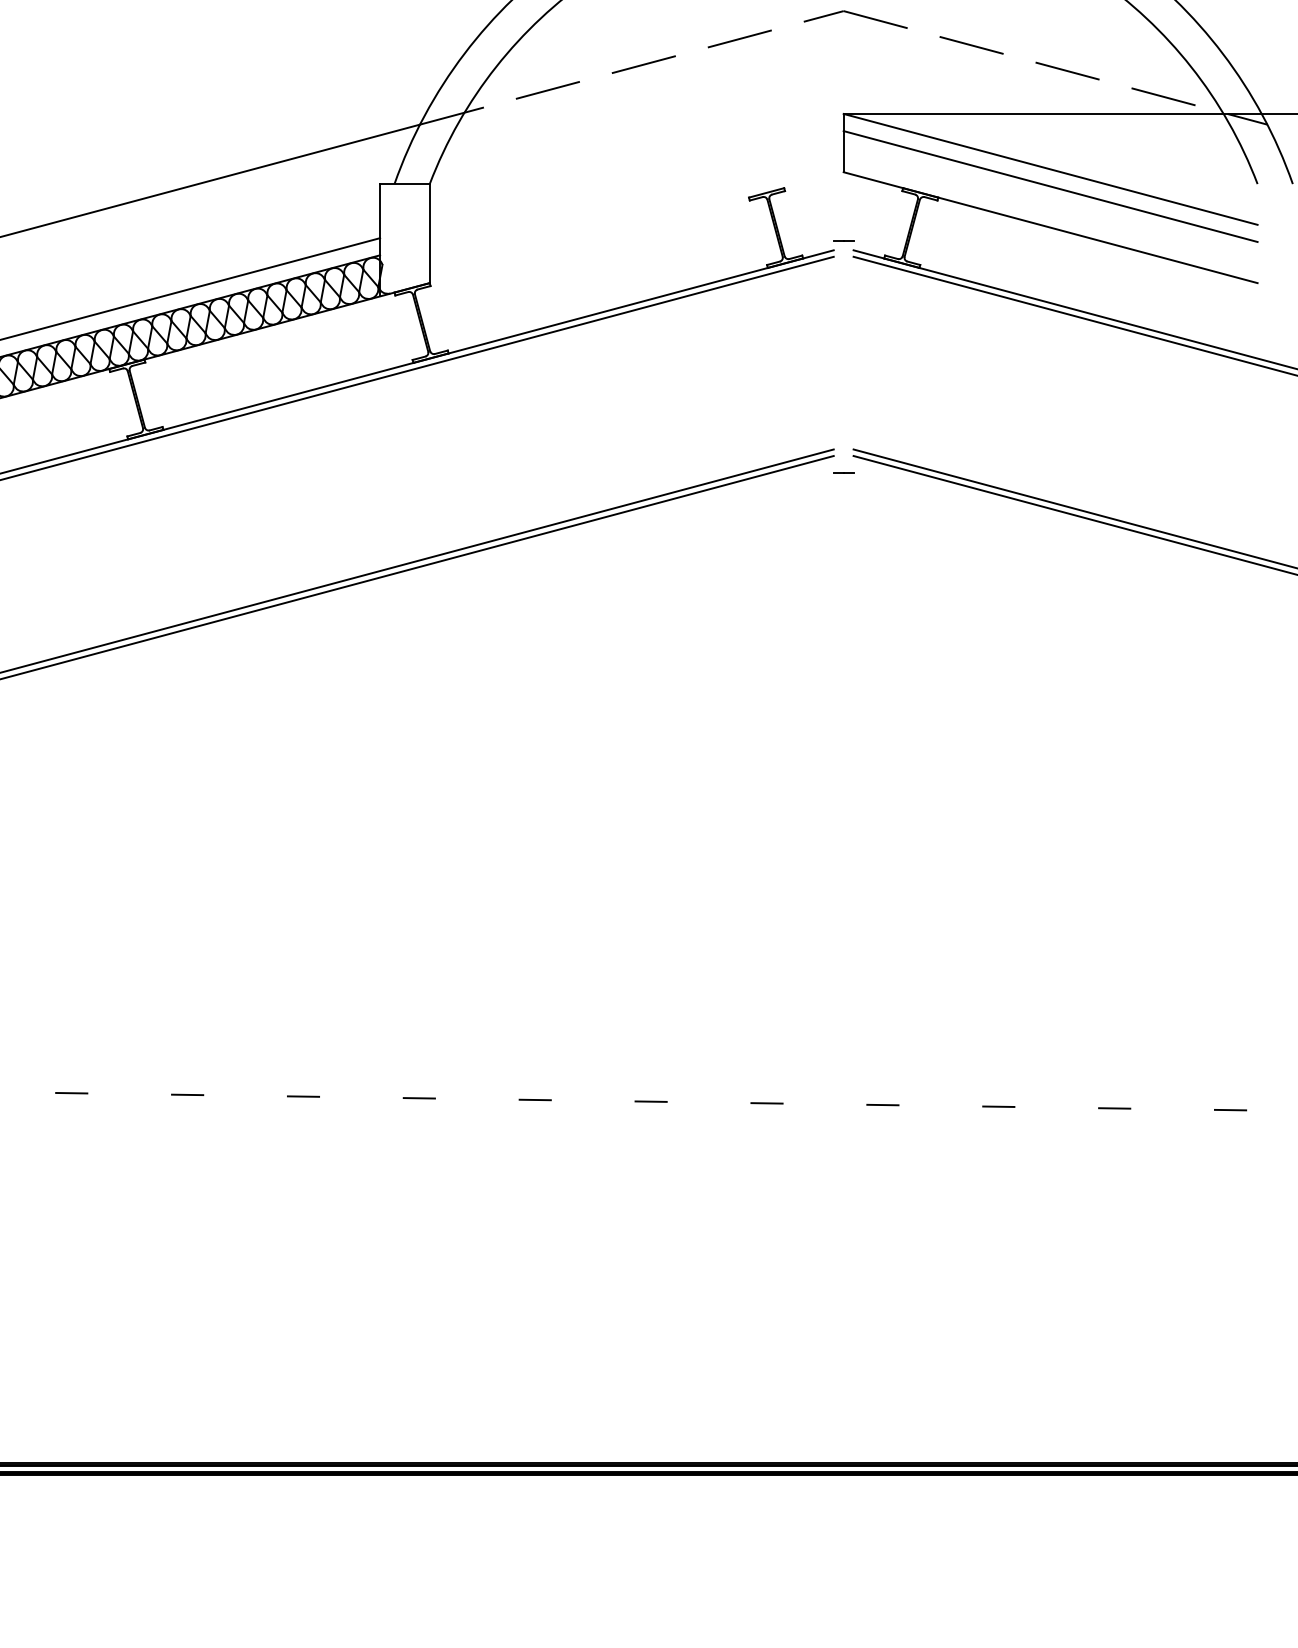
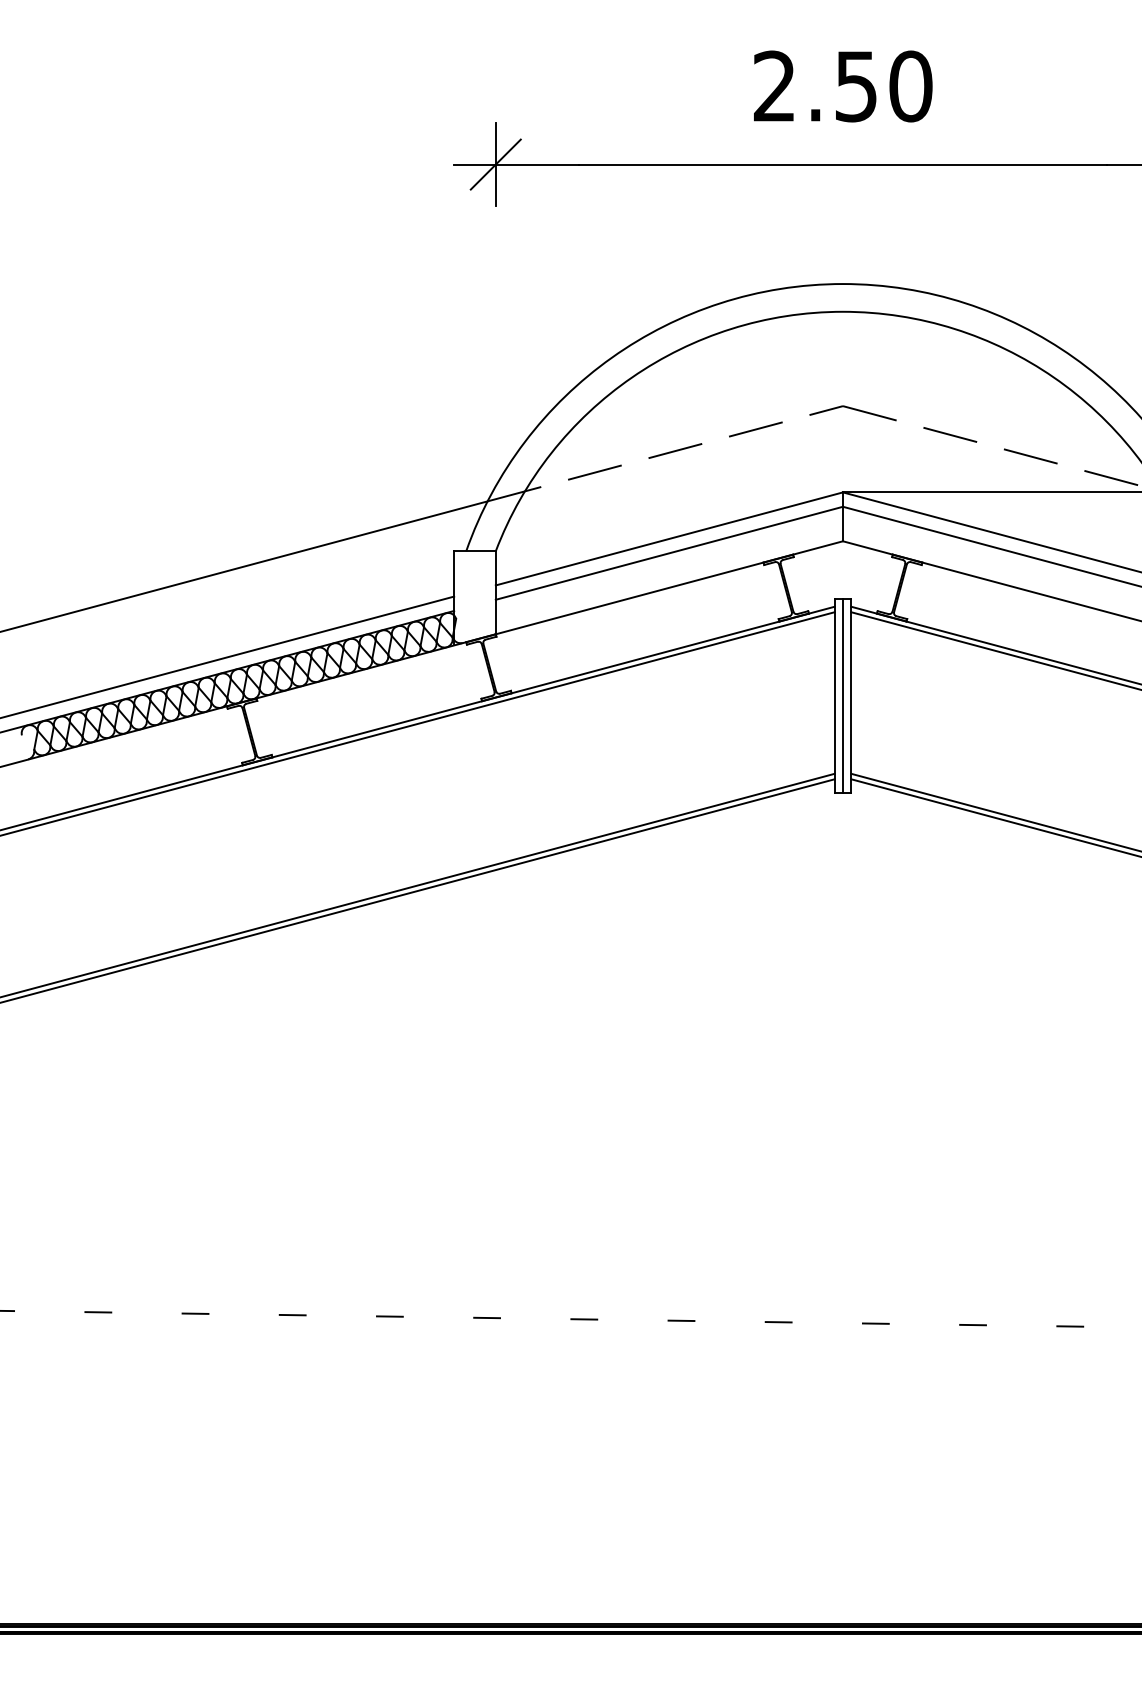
line: (635, 168) -> (668, 538), added
line: (635, 185) -> (668, 552), added
line: (635, 227) -> (668, 587), added
line: (833, 357) -> (834, 696), added
line: (843, 357) -> (842, 696), added
line: (853, 357) -> (851, 696), added

